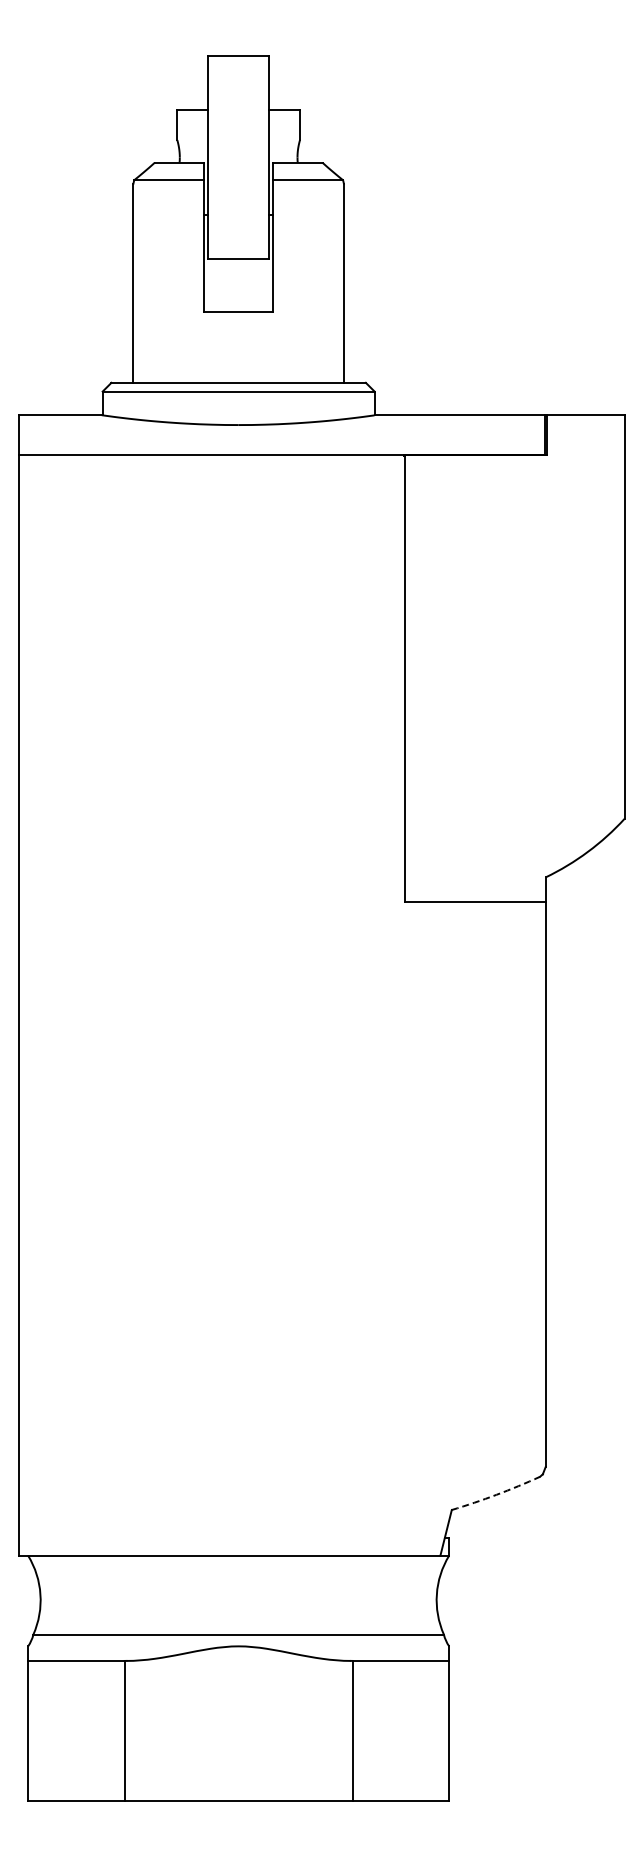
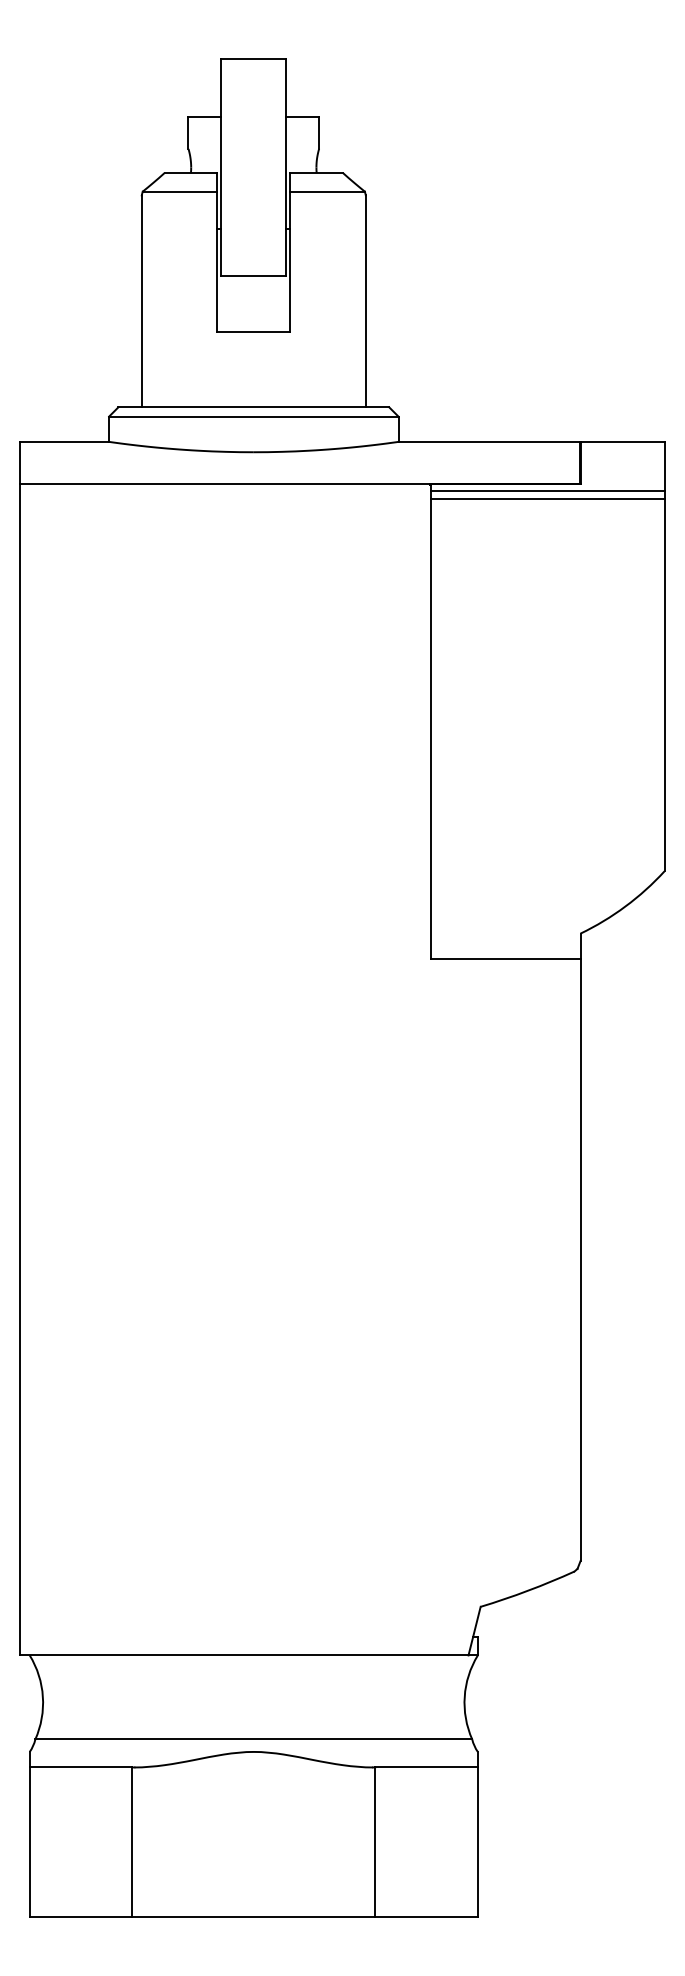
line: (514, 461) -> (547, 491), added
line: (514, 469) -> (547, 499), added
arc: (496, 1494) -> (528, 1590), dashed -> solid

